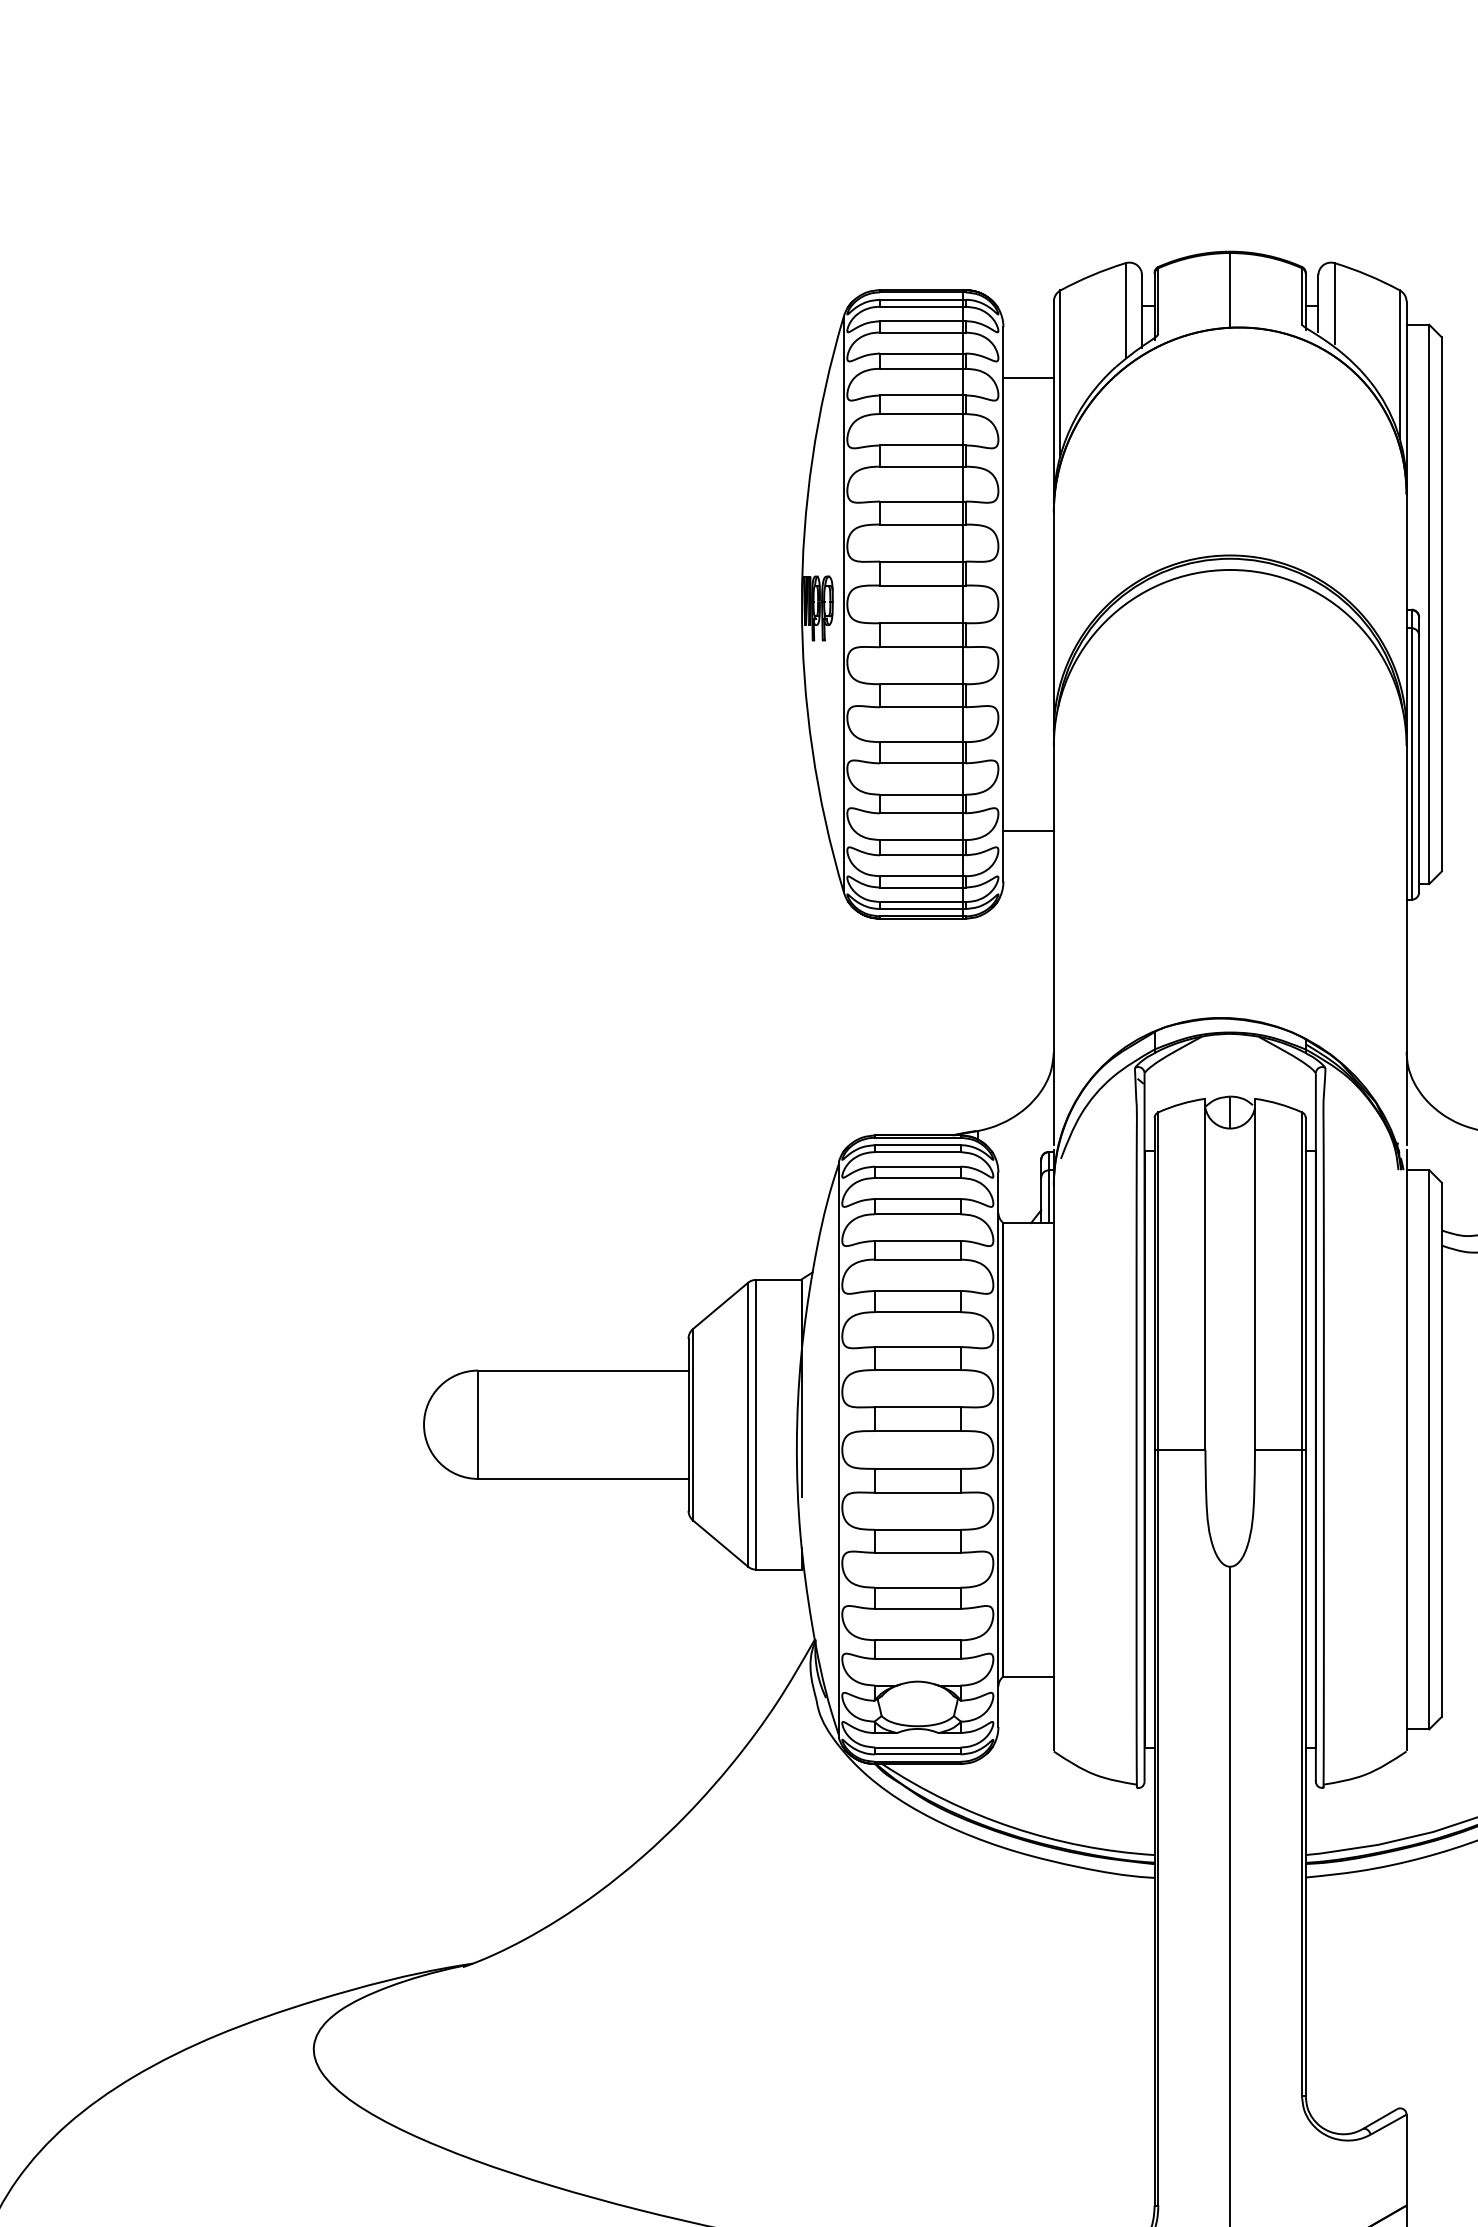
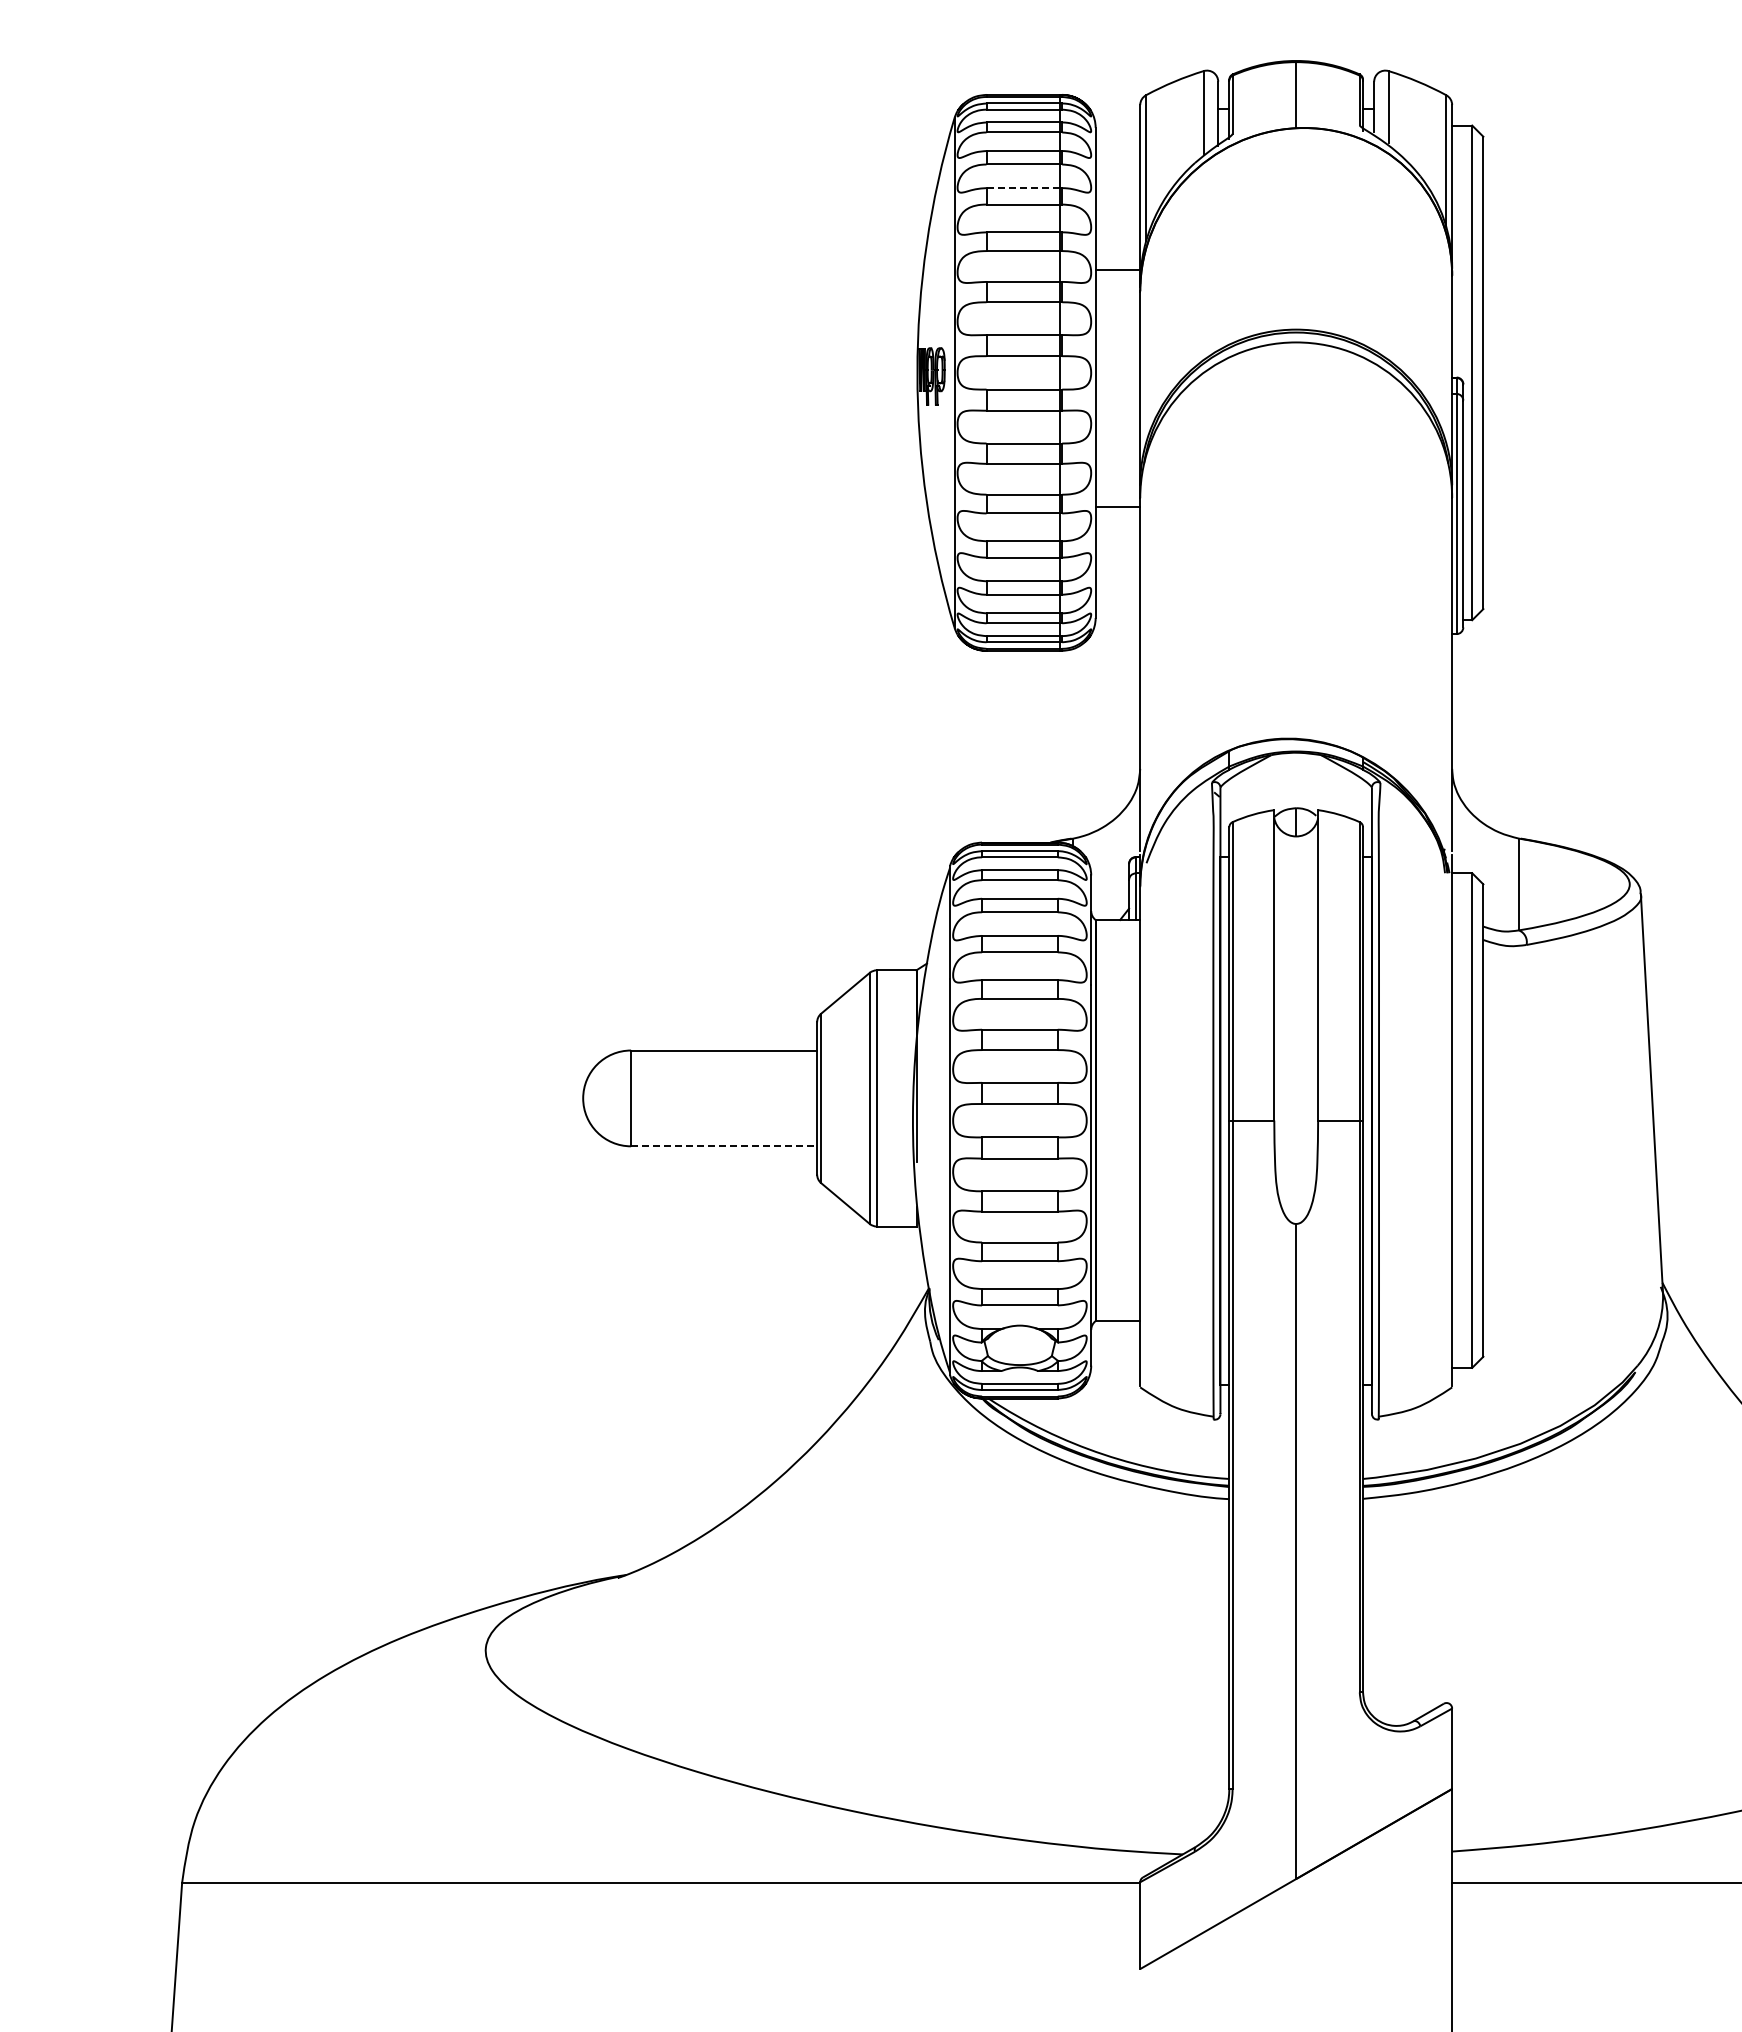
line: (1028, 377) -> (1117, 270), moved
line: (921, 395) -> (1023, 188), solid -> dashed
line: (1028, 831) -> (1117, 507), moved
line: (583, 1479) -> (724, 1146), solid -> dashed

